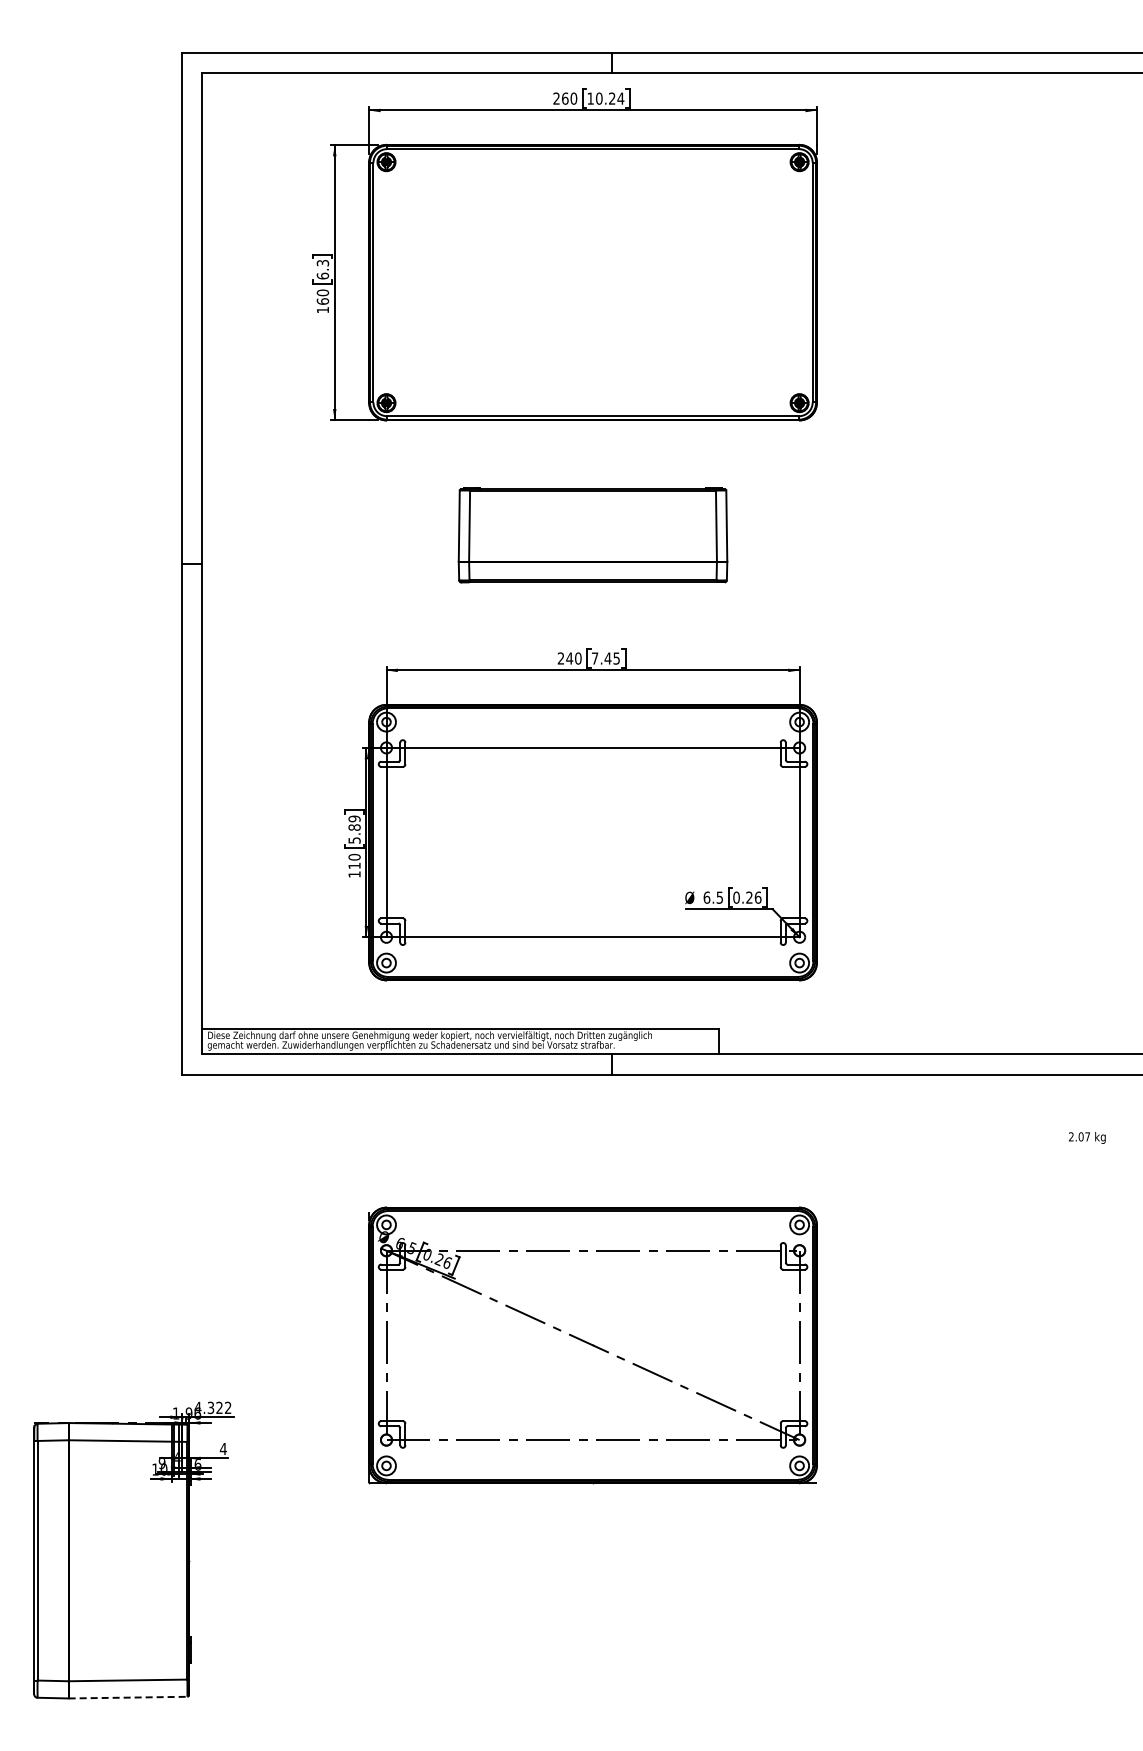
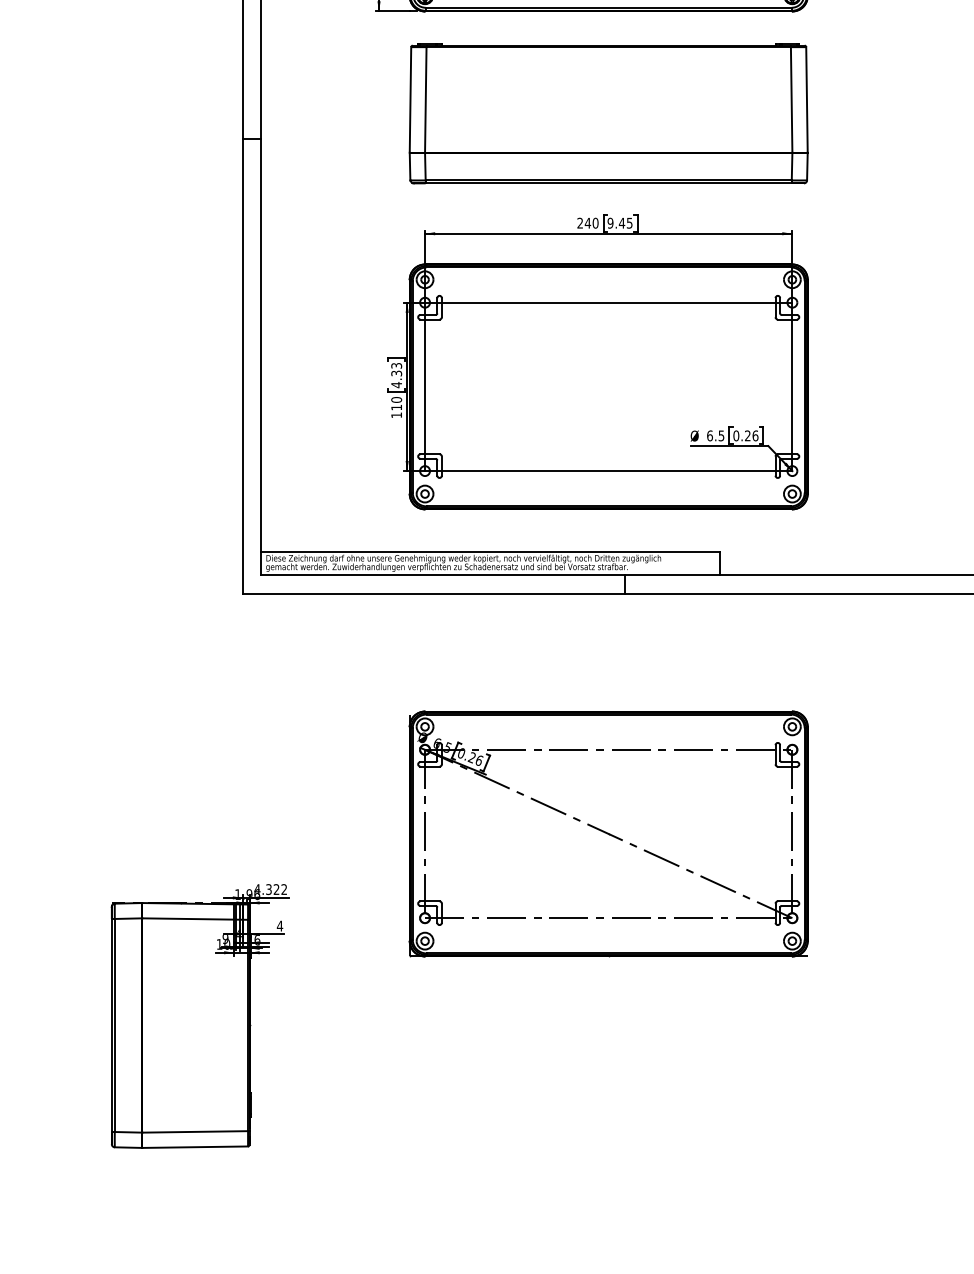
part: (592, 535) -> (608, 113), size x1.67
text: (594, 658) -> (610, 223), 7.45 -> 9.45
text: (354, 829) -> (396, 375), 5.89 -> 4.33
line: (128, 1697) -> (195, 1147), dashed -> solid

